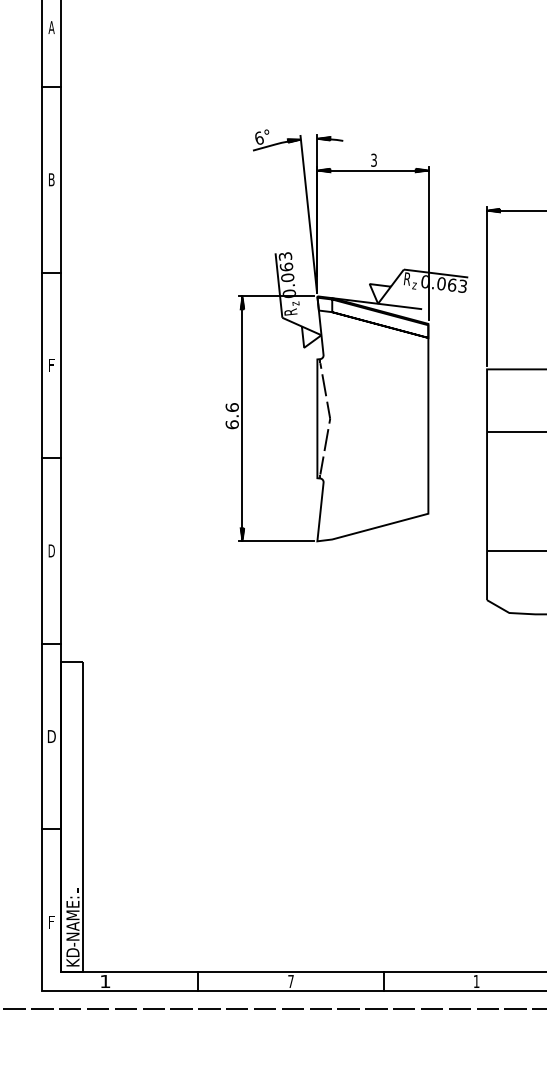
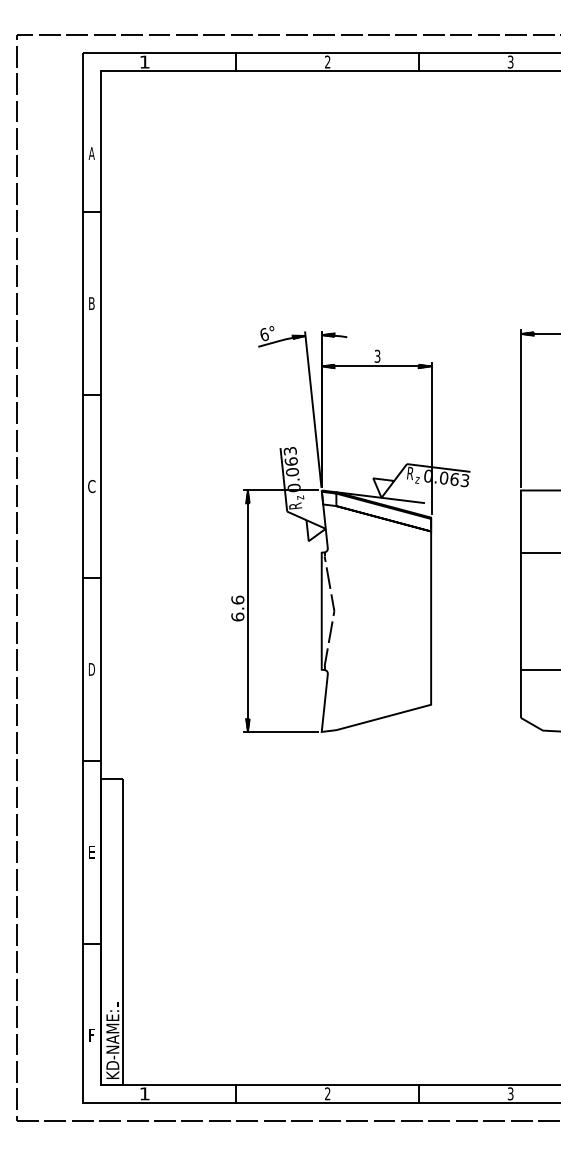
part: (346, 335) -> (350, 529), moved
text: (51, 365) -> (91, 486), F -> C
text: (51, 736) -> (91, 852), D -> E
text: (290, 981) -> (327, 1093), 7 -> 2
text: (476, 981) -> (510, 1093), 1 -> 3

